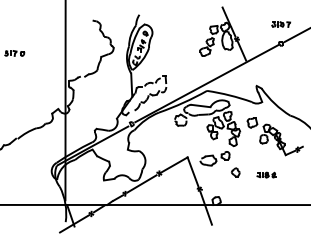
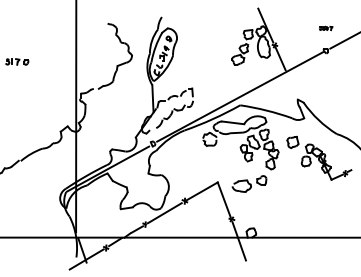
part: (280, 24) -> (325, 28), size x0.6
part: (235, 172) -> (273, 199), removed
part: (265, 174) -> (308, 202), removed

